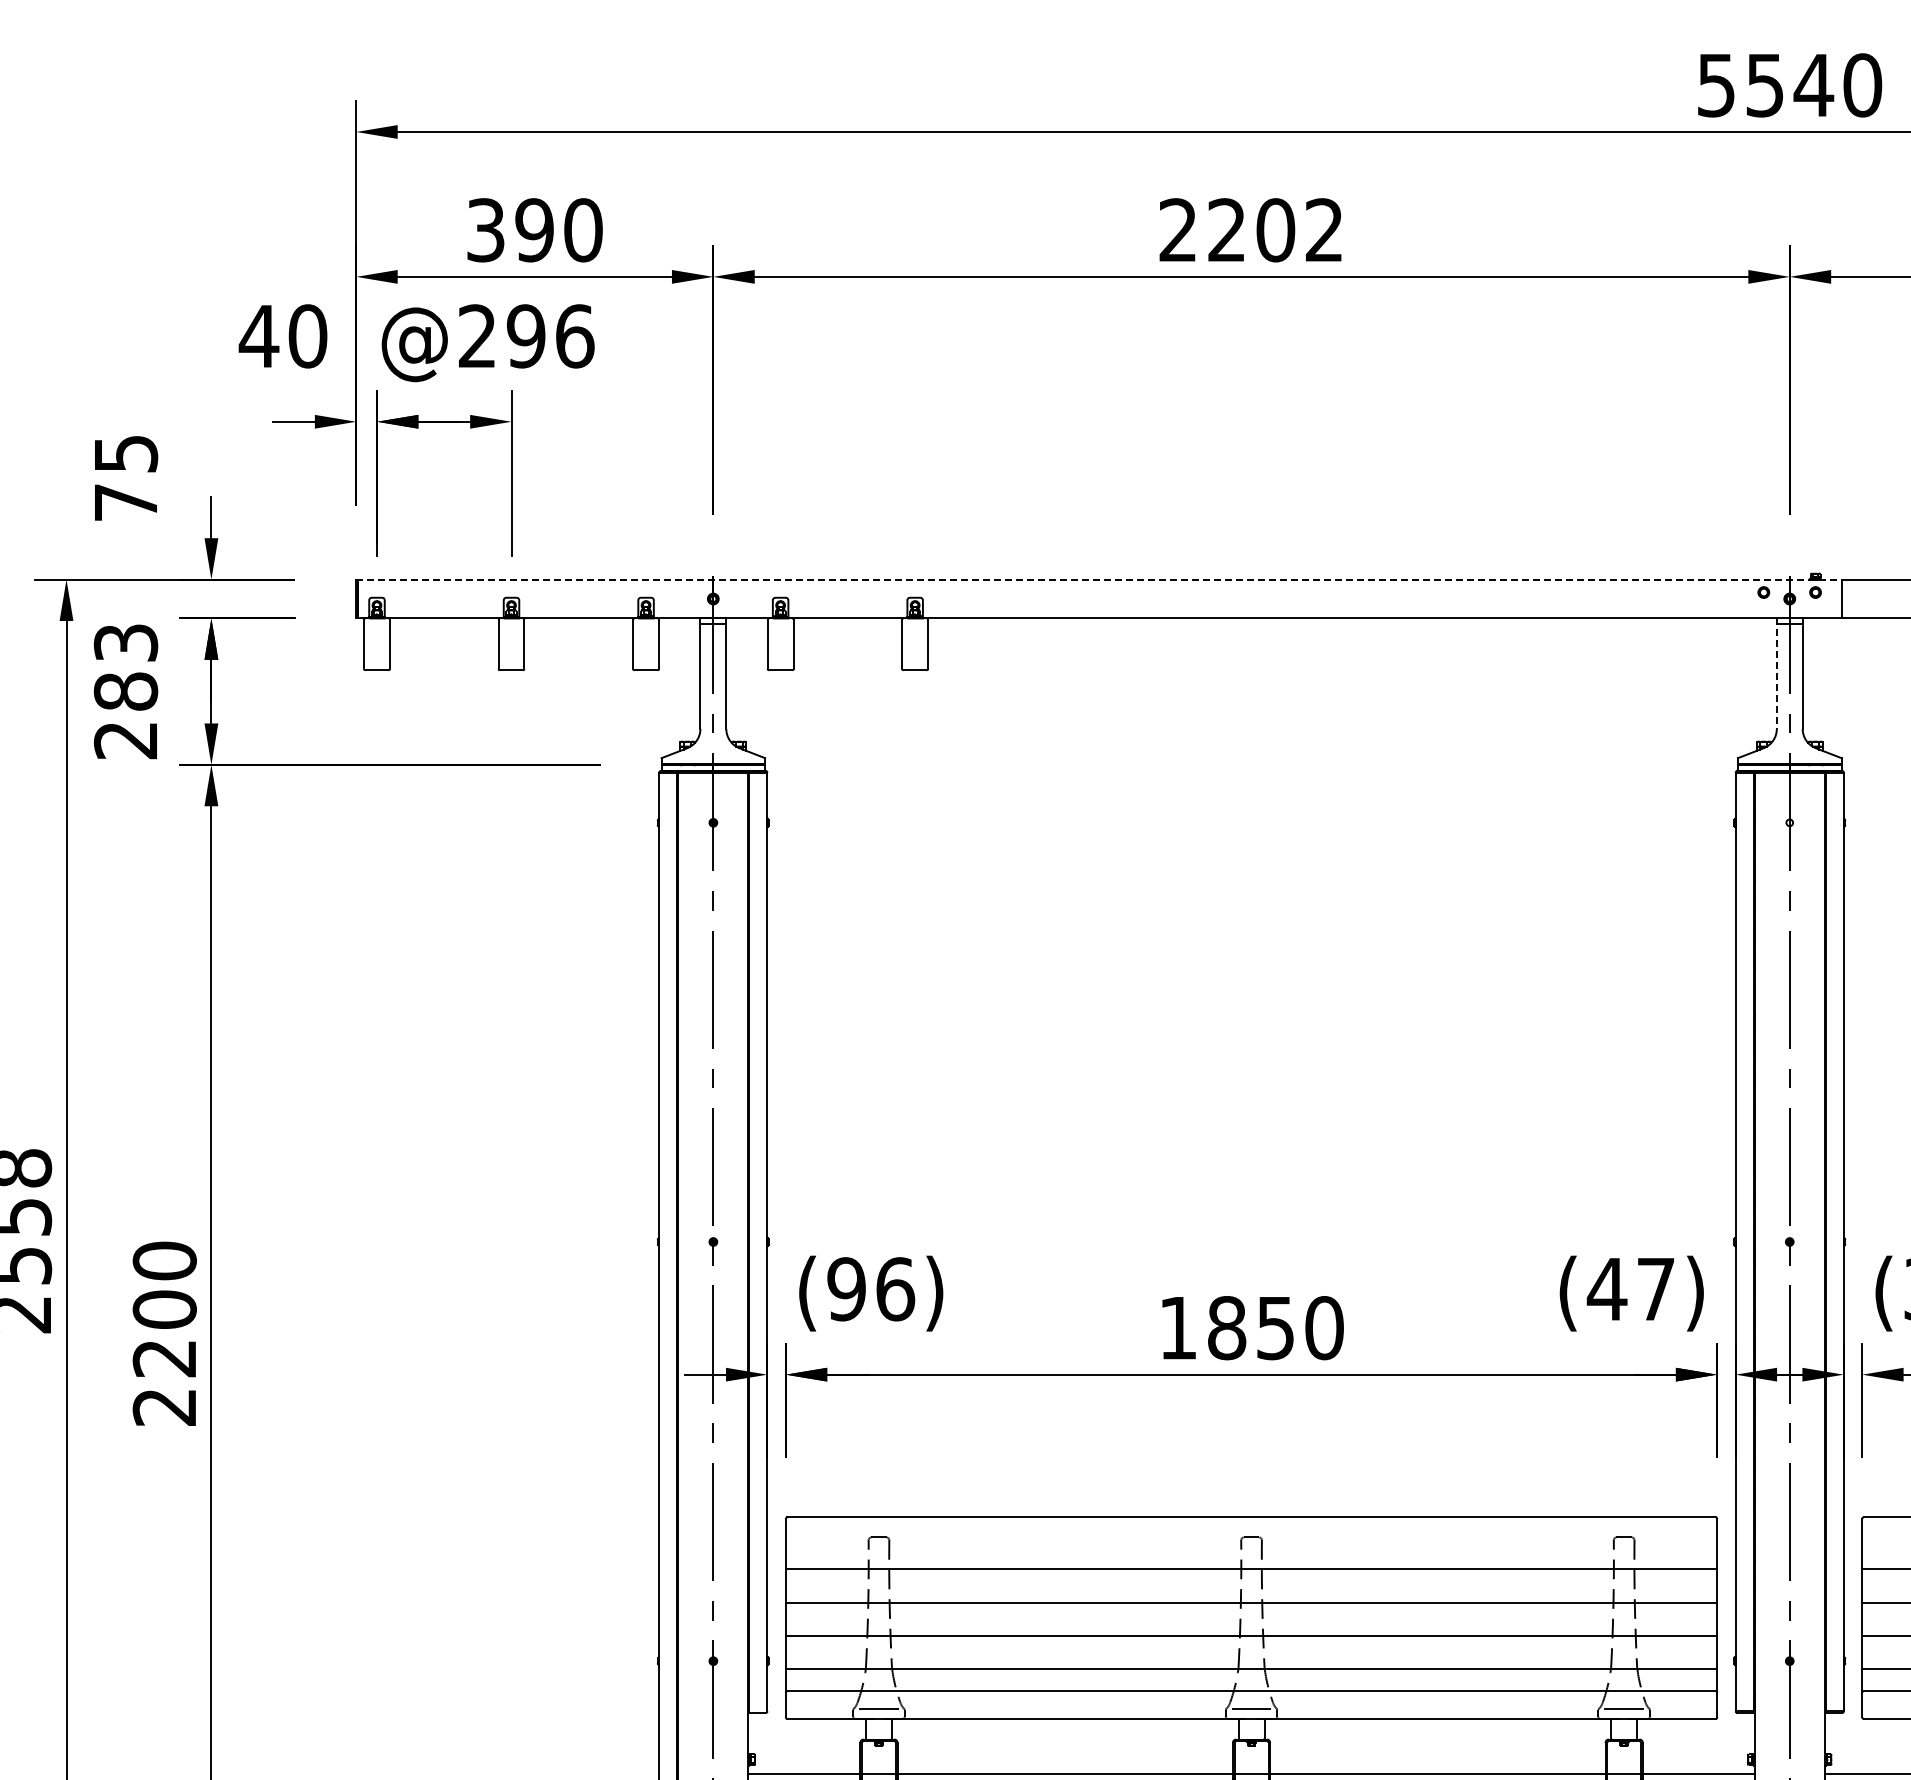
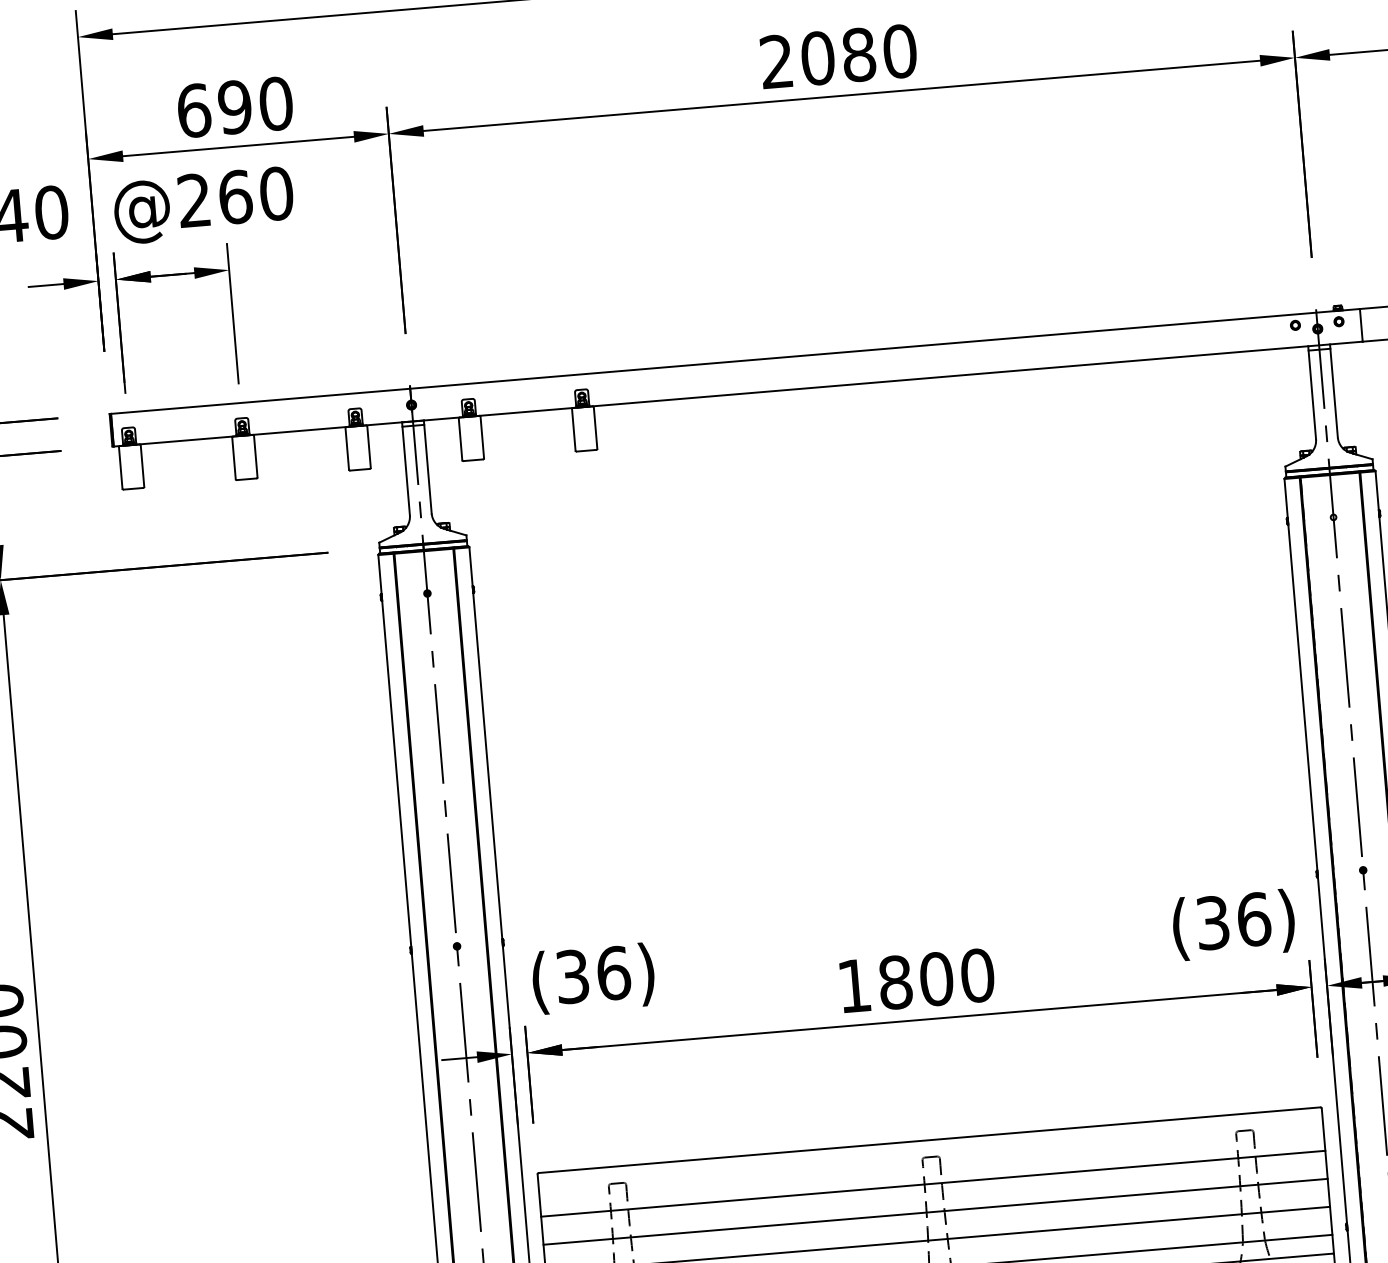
text: (486, 230) -> (194, 110), 390 -> 690
text: (1275, 230) -> (858, 55), 2202 -> 2080
text: (550, 336) -> (255, 195), @296 -> @260
line: (1098, 579) -> (734, 361), dashed -> solid
line: (1776, 674) -> (1311, 393), dashed -> solid
text: (846, 1289) -> (572, 976), (96) -> (36)
text: (1630, 1289) -> (1232, 921), (47) -> (36)
text: (1275, 1328) -> (936, 979), 1850 -> 1800

